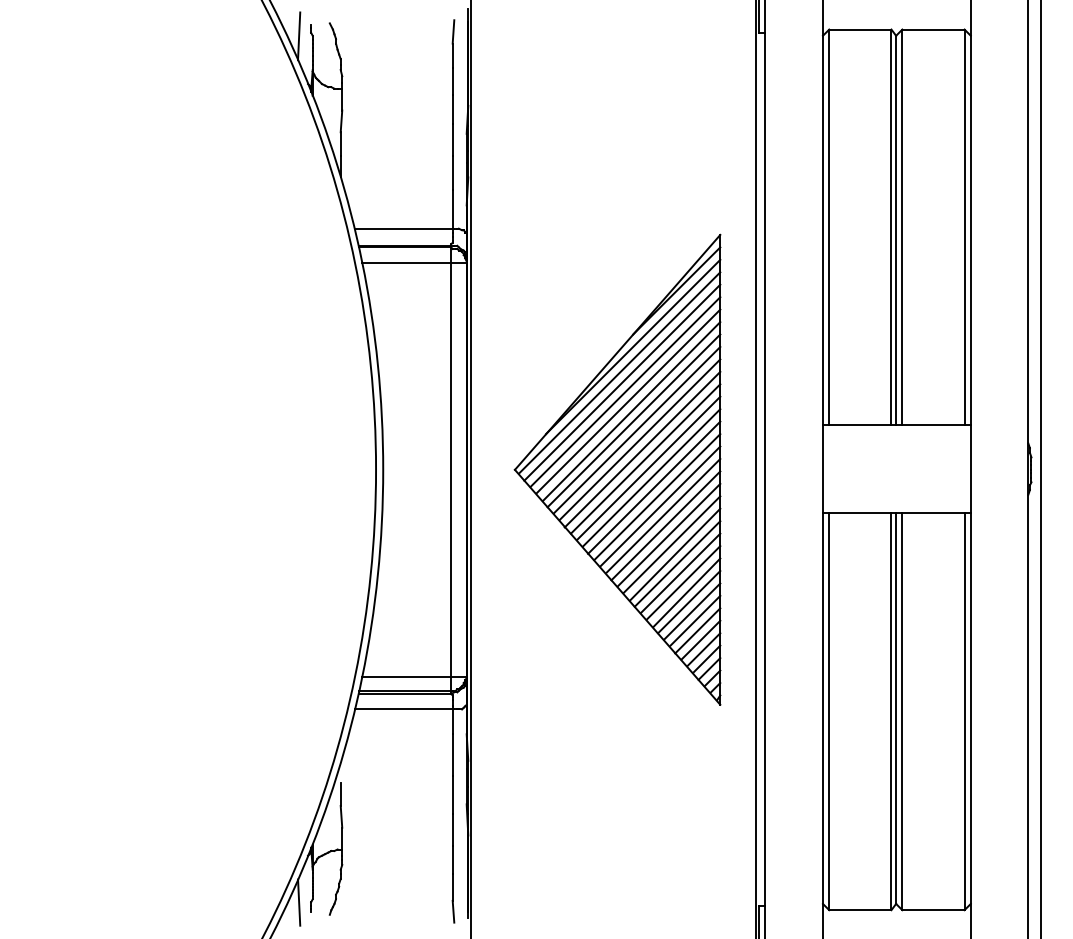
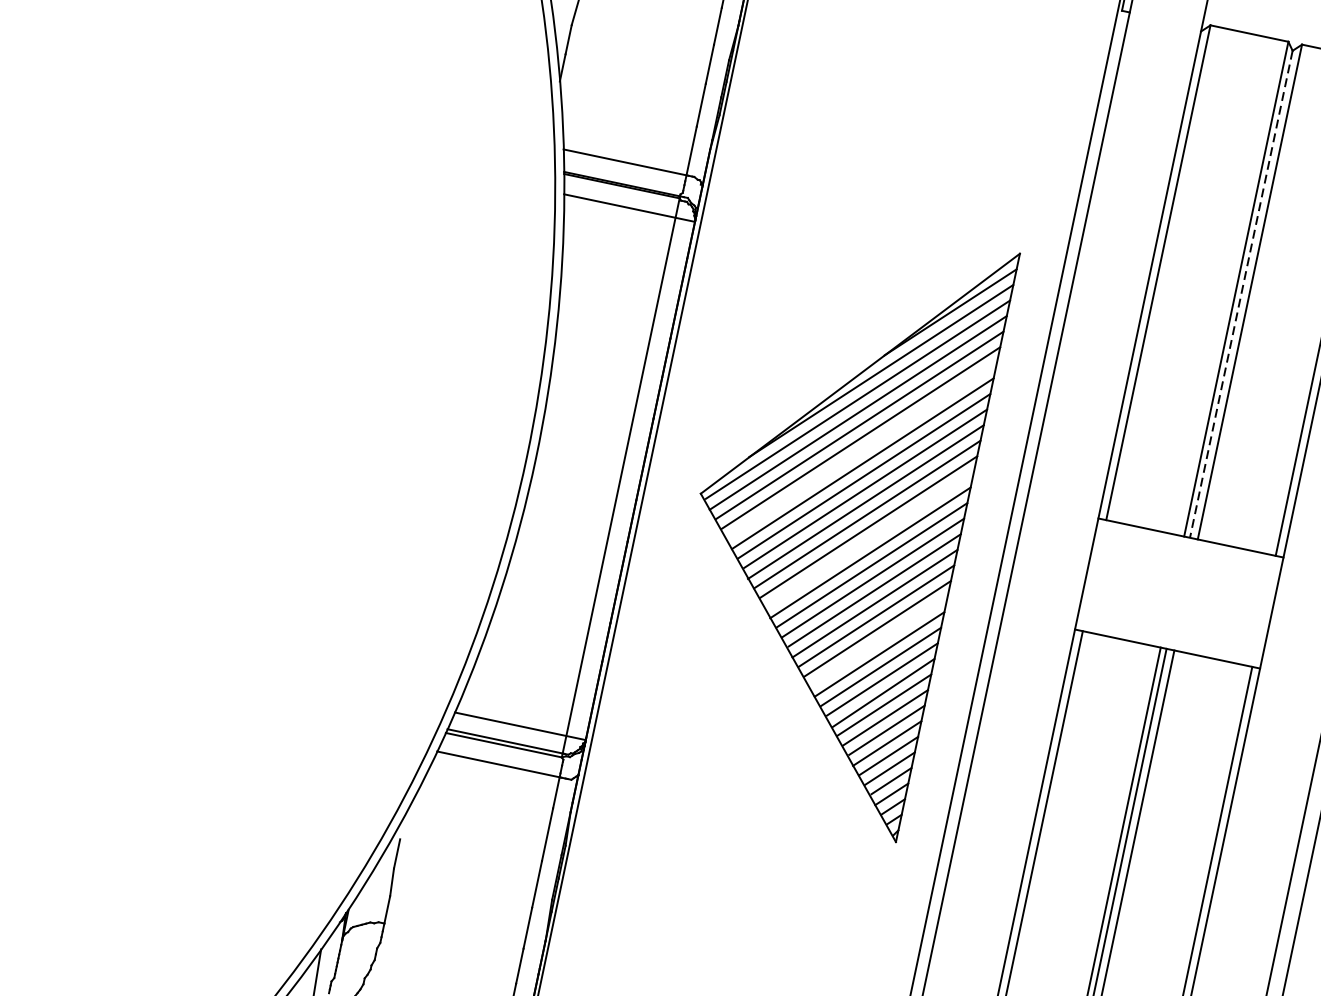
line: (896, 230) -> (1241, 294), solid -> dashed
line: (631, 411) -> (862, 451), removed
line: (651, 477) -> (869, 539), removed
line: (675, 554) -> (879, 642), removed

